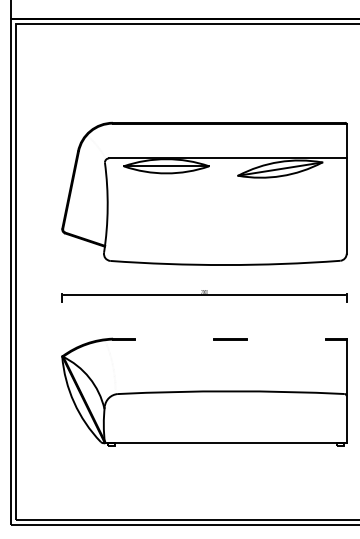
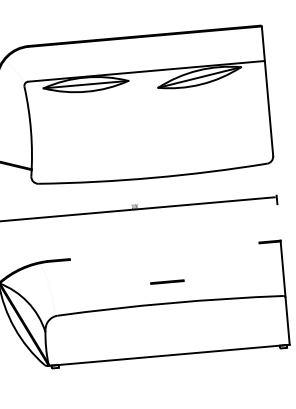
line: (230, 339) -> (167, 282), moved

